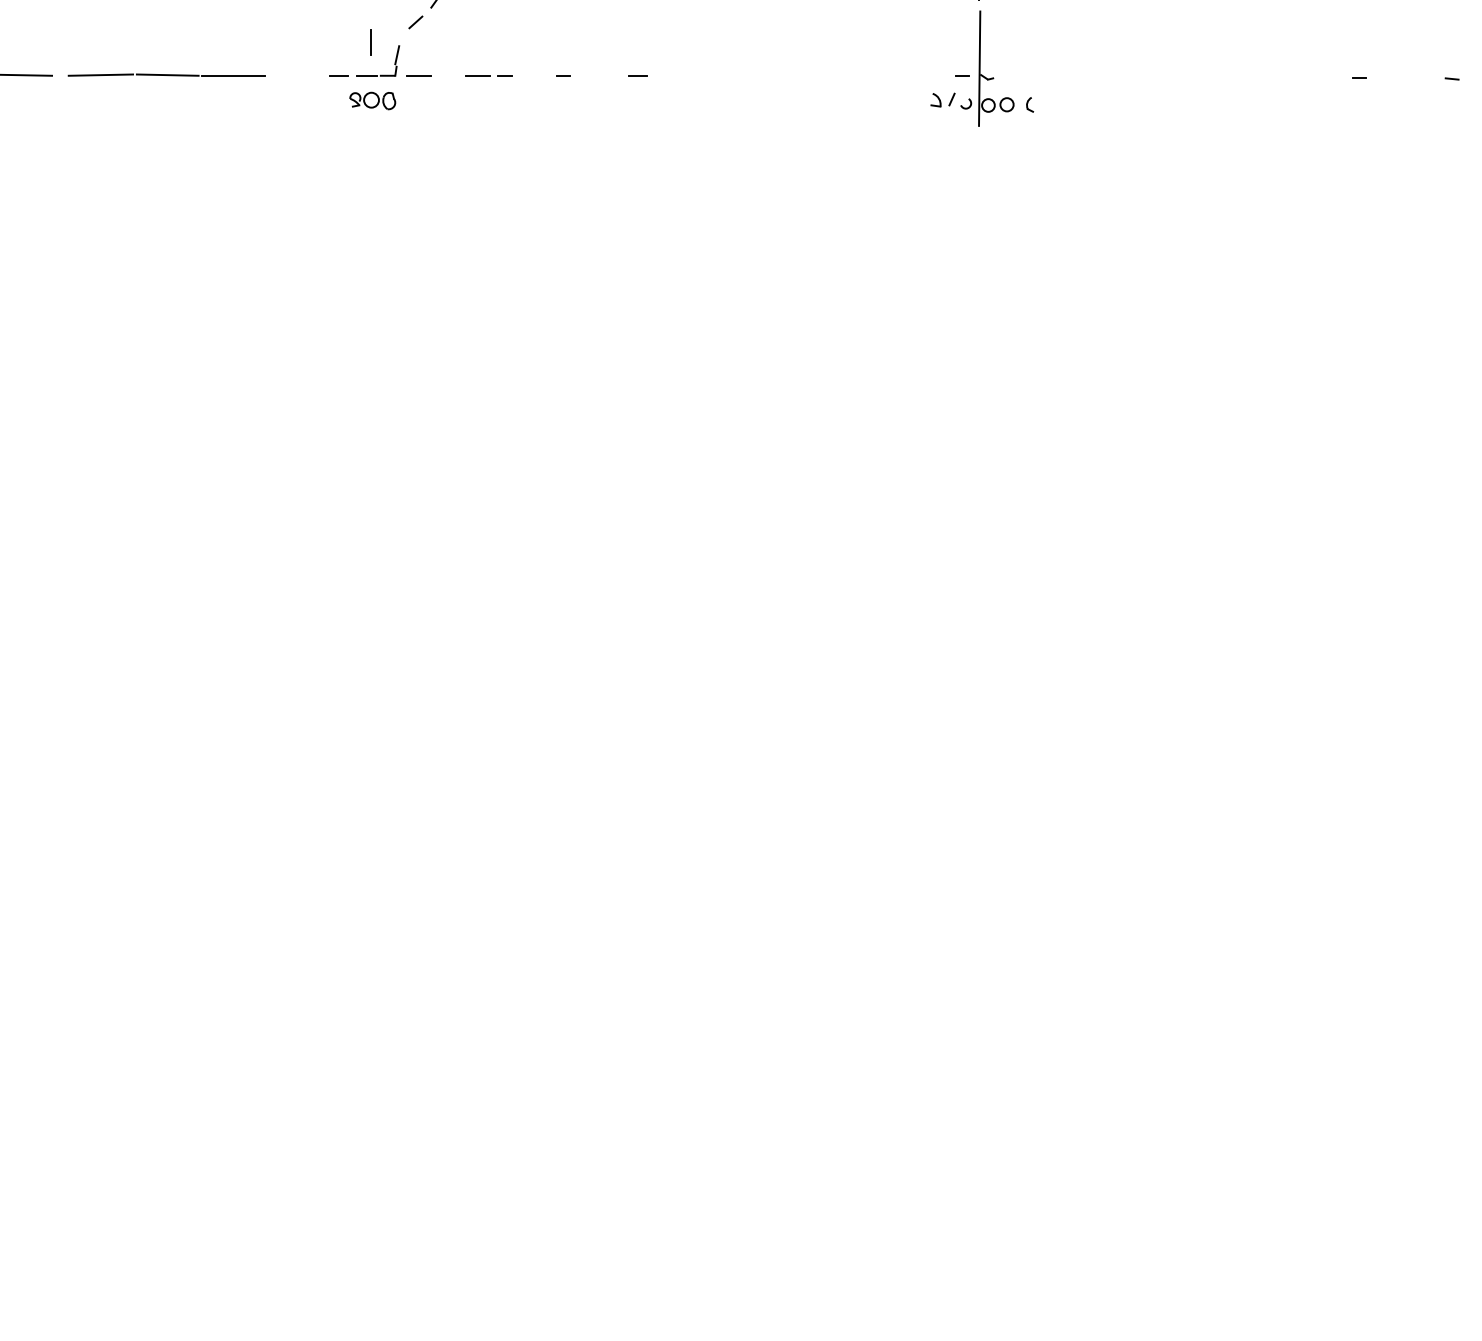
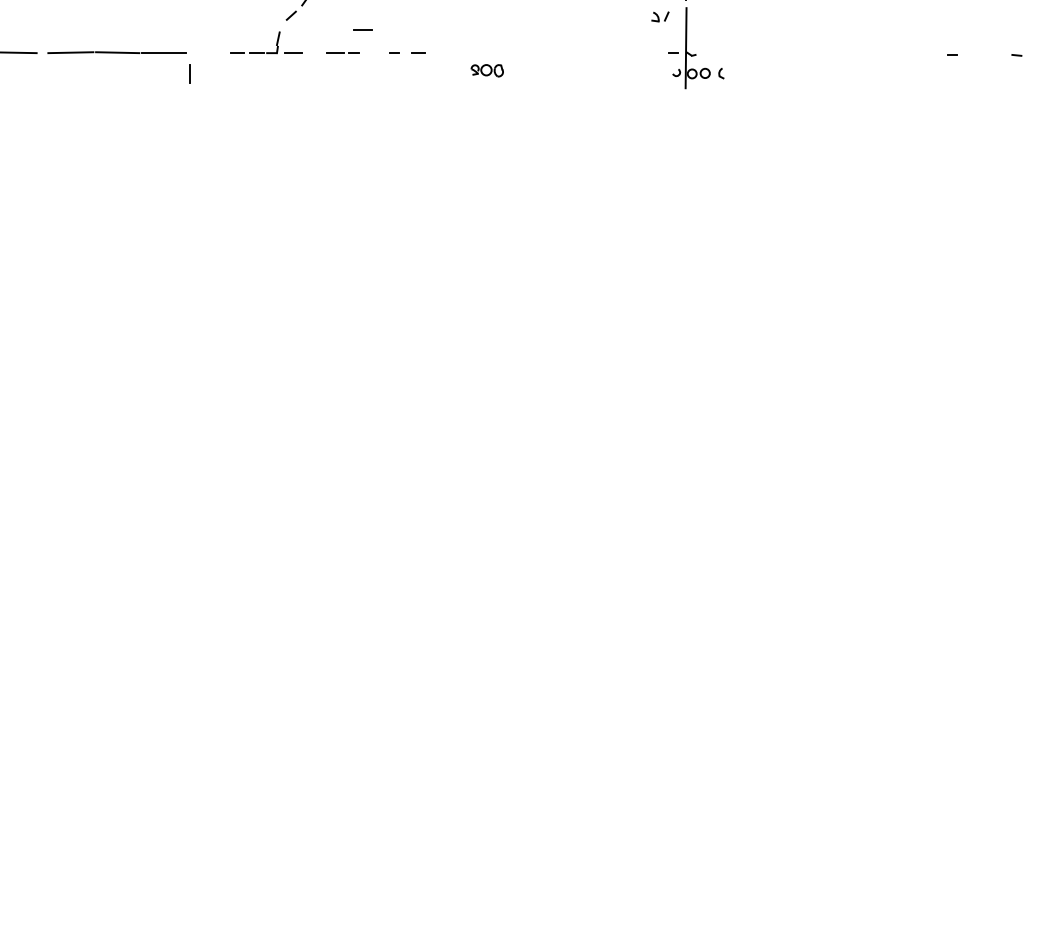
line: (370, 42) -> (189, 73), moved
line: (517, 42) -> (362, 29), added
line: (637, 75) -> (417, 52), moved
part: (942, 99) -> (660, 16), moved
part: (372, 100) -> (487, 70), moved

